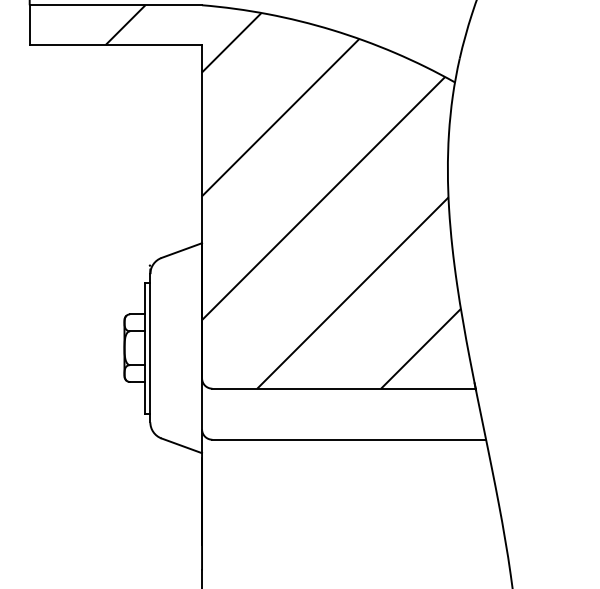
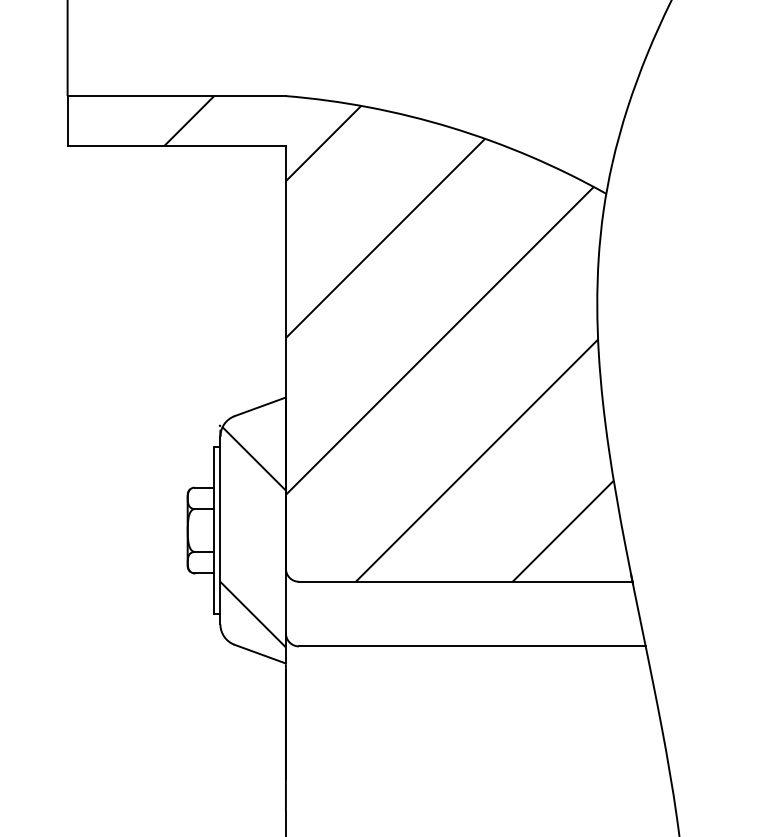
hatch: (175, 353) -> (252, 537), added

